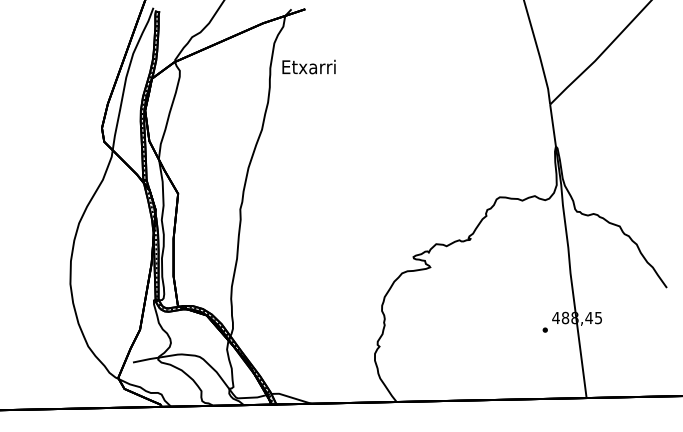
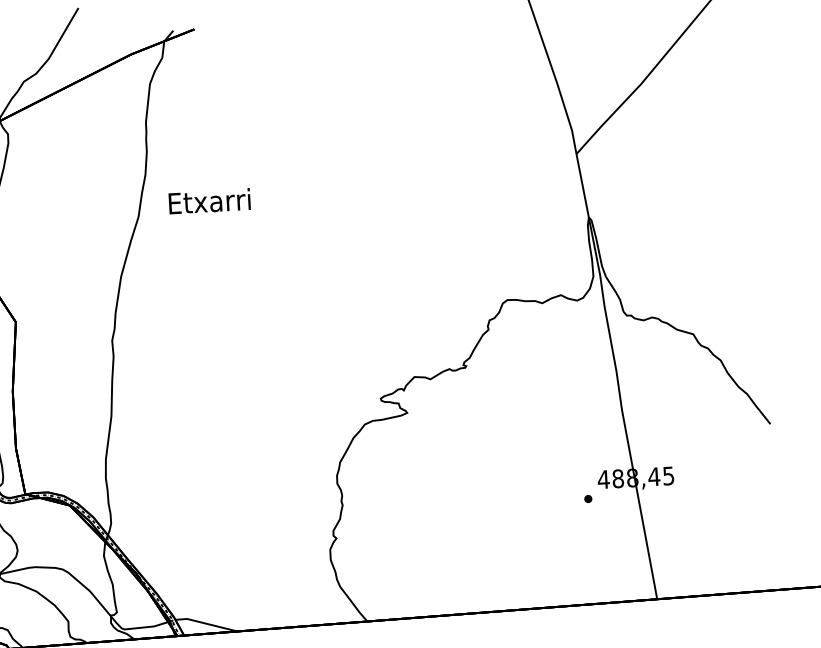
text: (308, 66) -> (208, 200), moved

